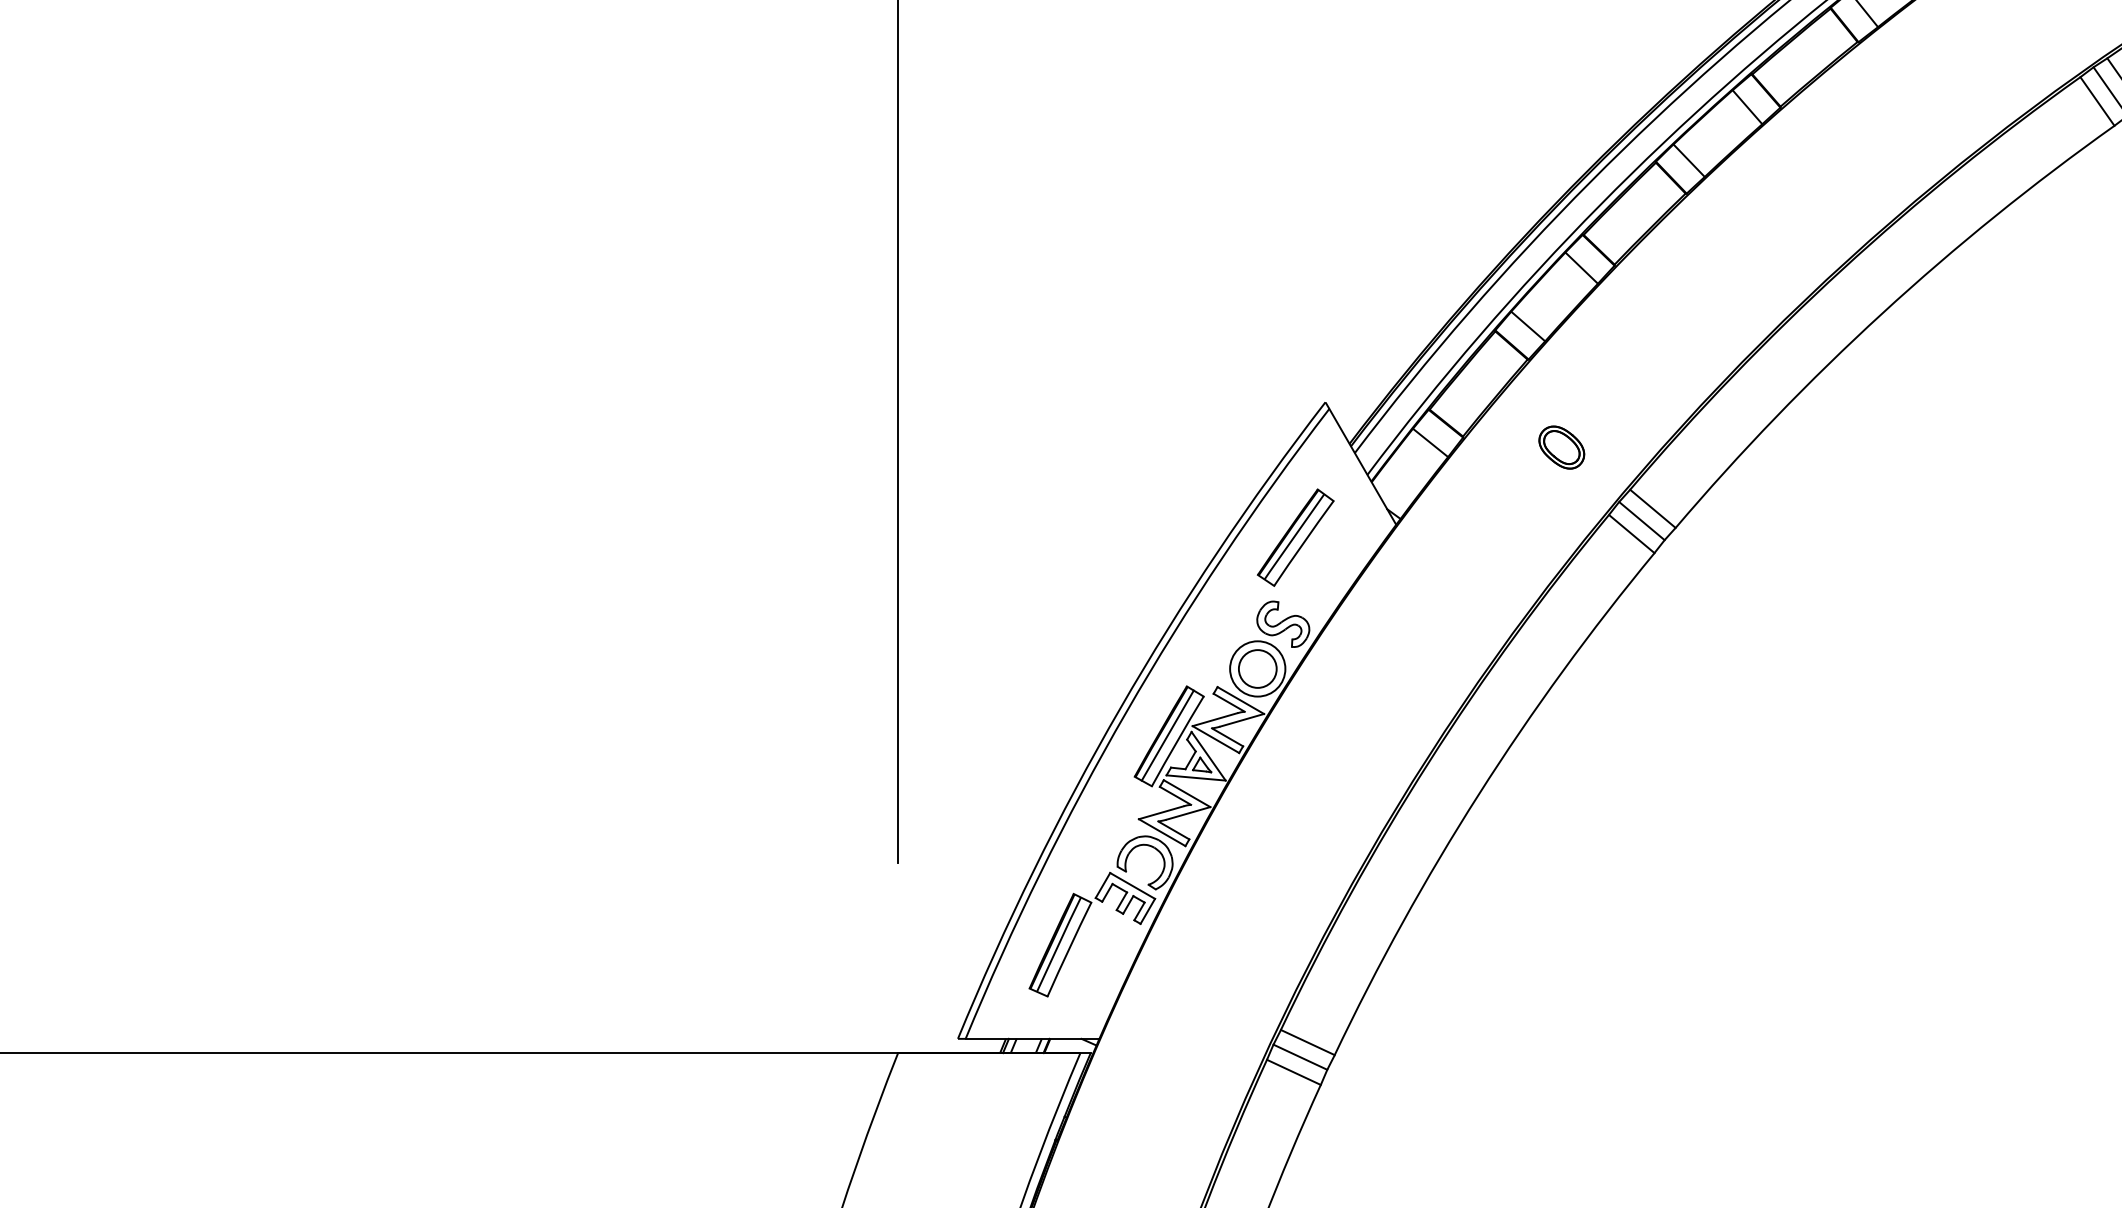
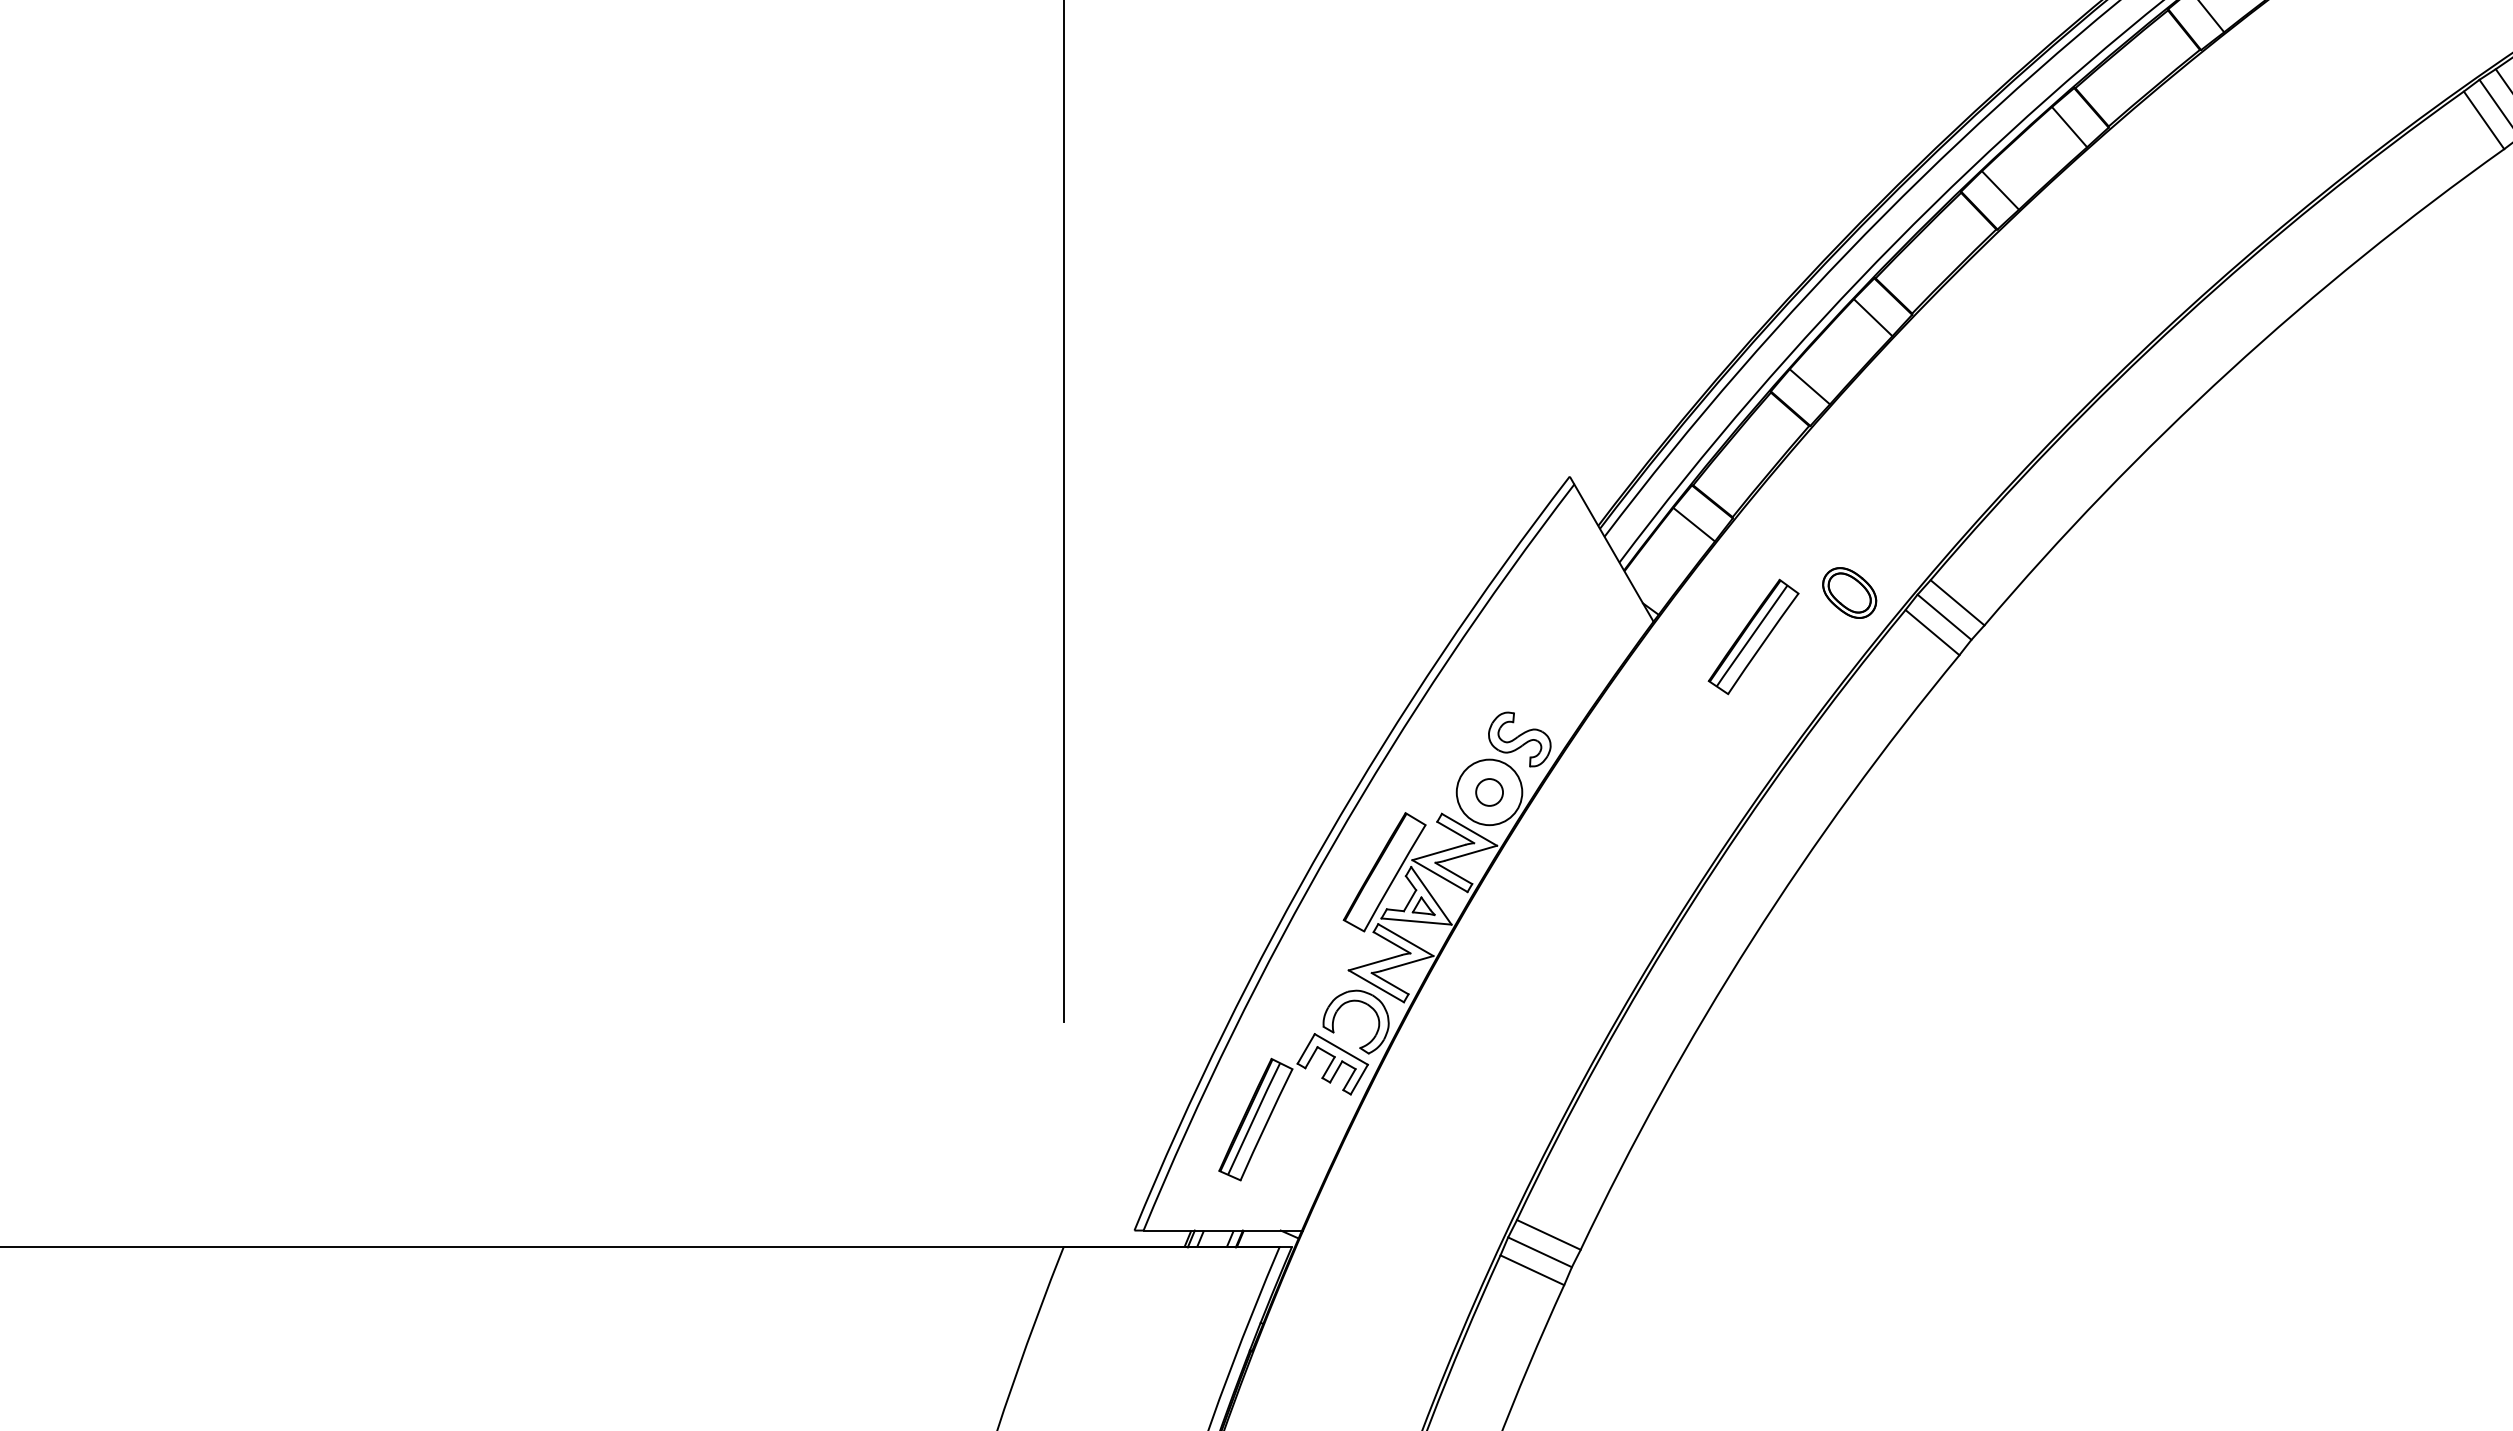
part: (1561, 447) -> (1849, 592), moved
part: (1295, 537) -> (1753, 636), moved
circle: (1257, 668) -> (1489, 791), size x0.6
line: (1167, 735) -> (1382, 871), removed

